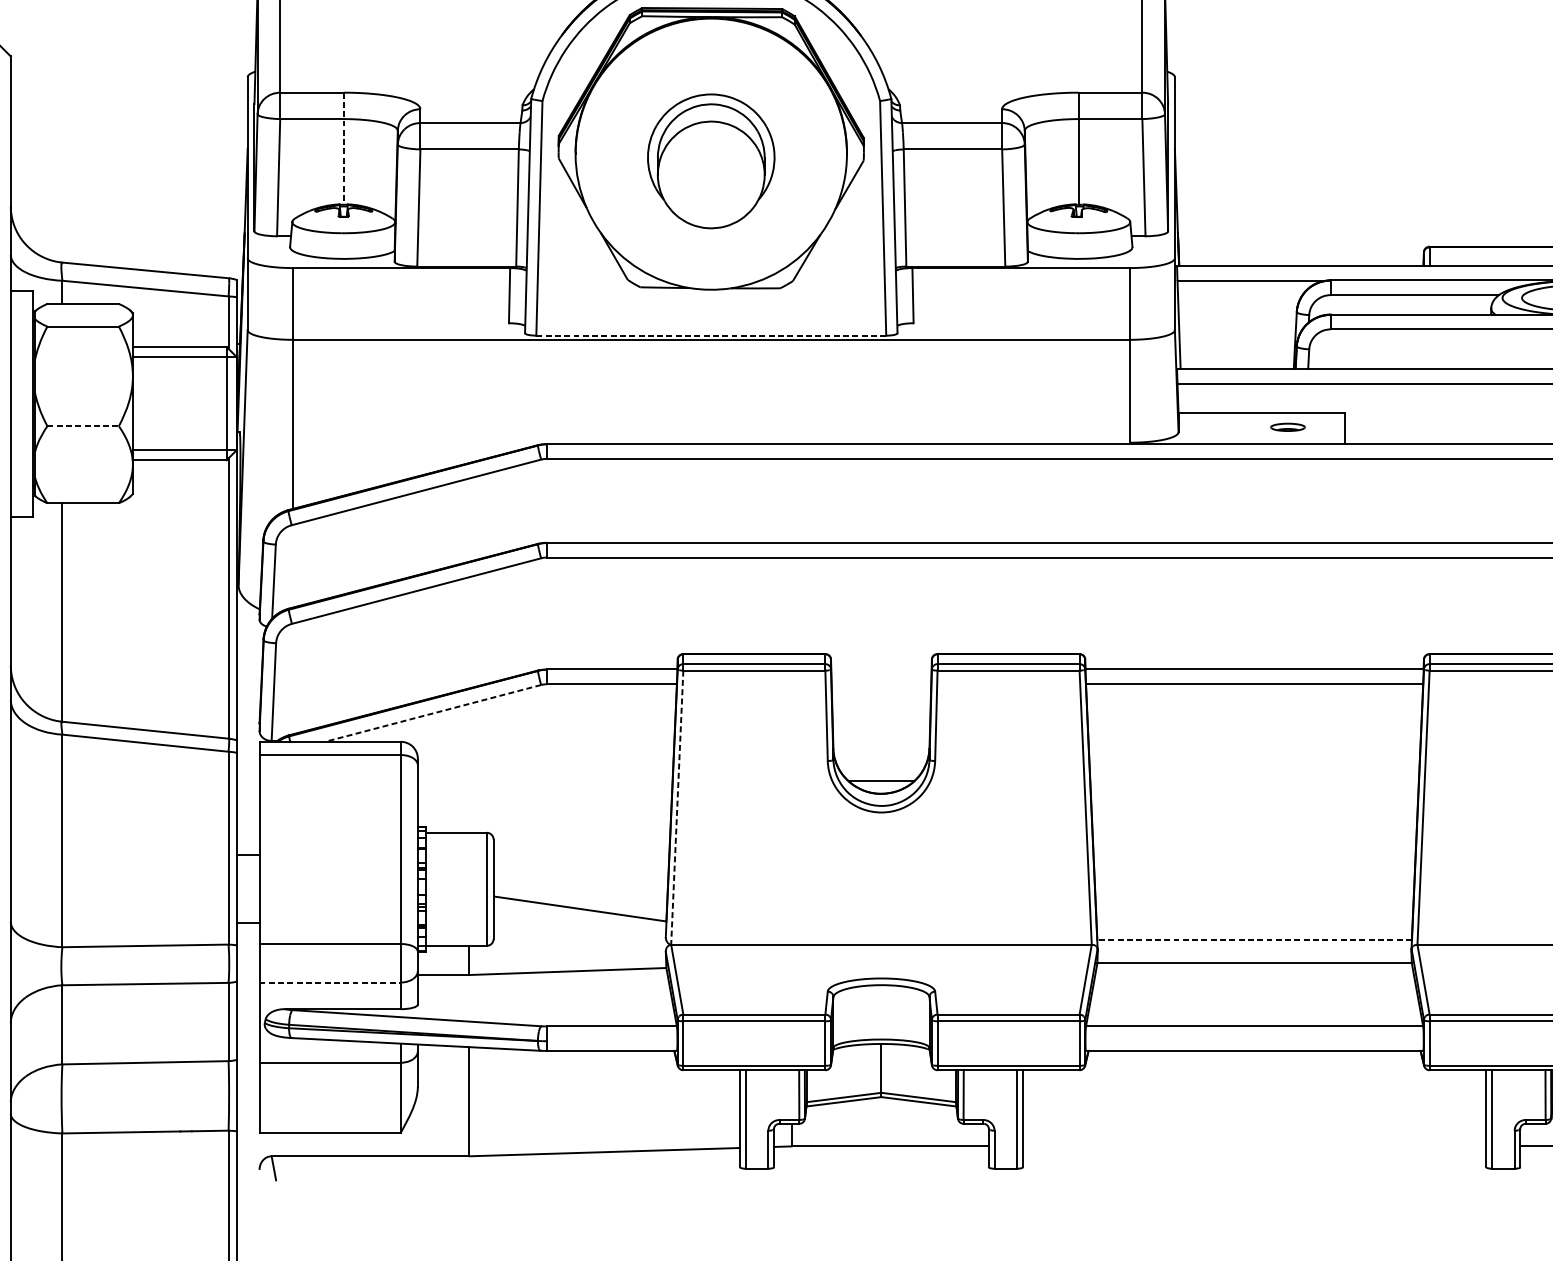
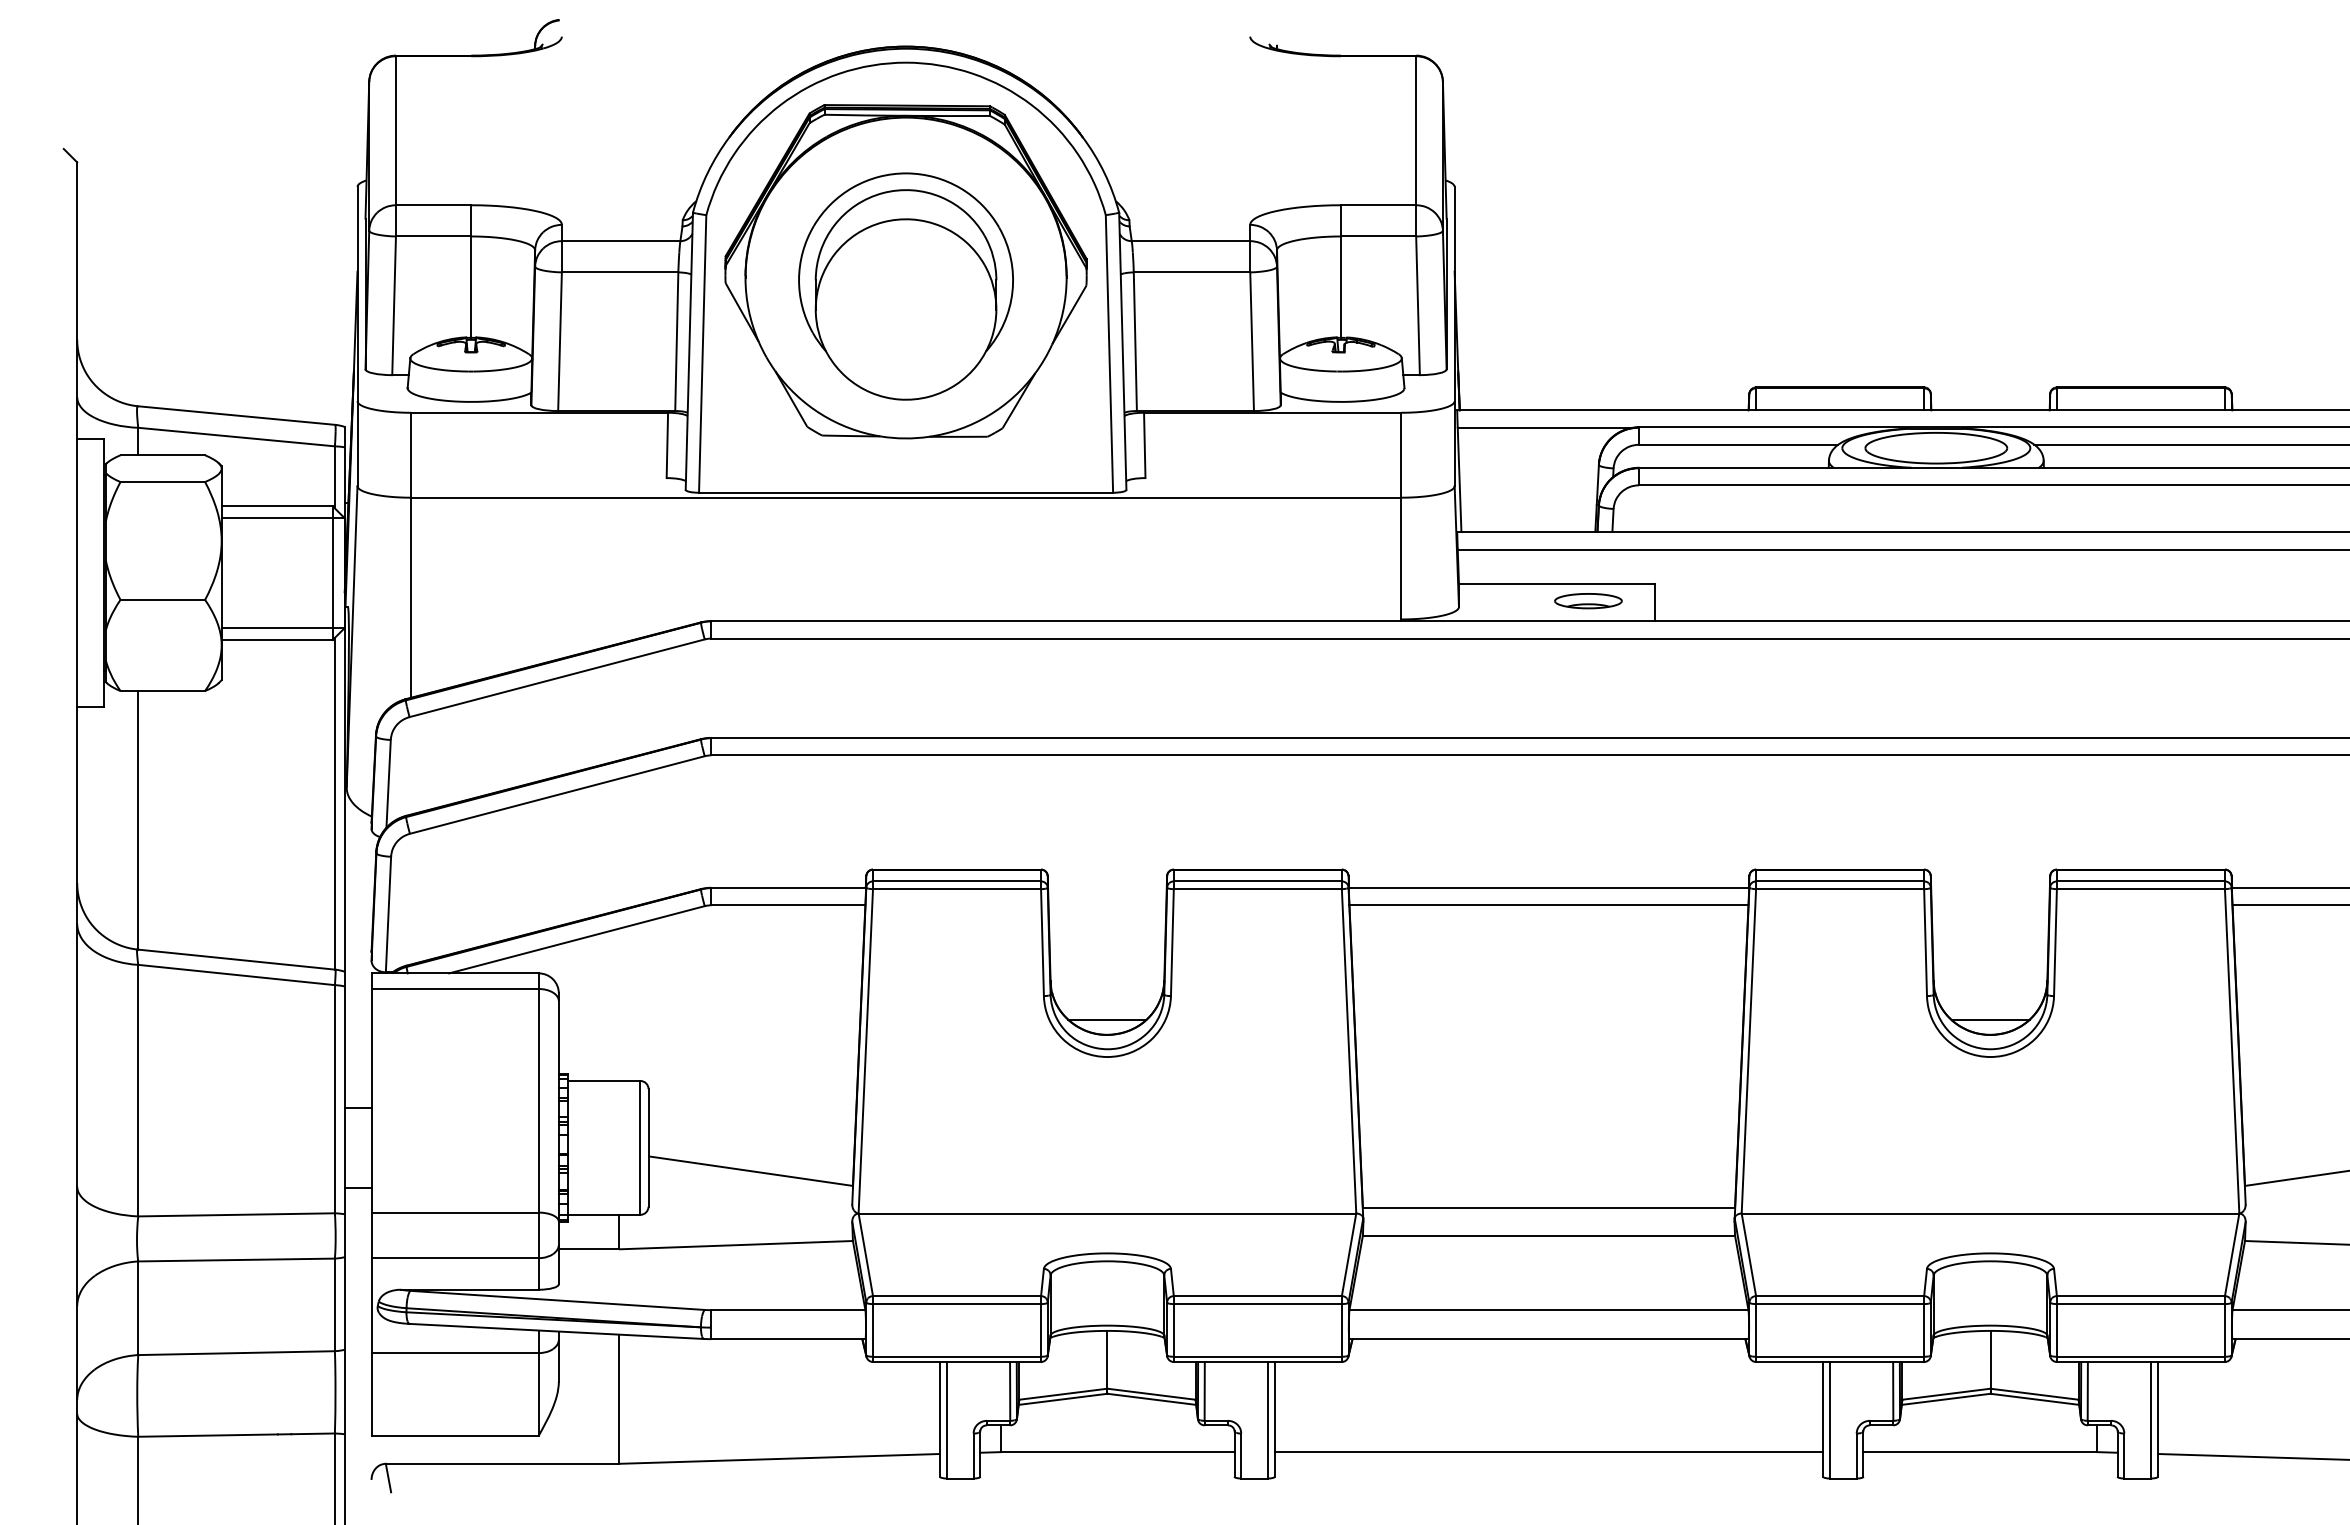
line: (344, 149) -> (471, 272), dashed -> solid
part: (710, 161) -> (905, 286), size x1.43
line: (711, 335) -> (906, 492), dashed -> solid
line: (83, 425) -> (163, 599), dashed -> solid
part: (1288, 427) -> (1588, 601), size x1.67
line: (432, 713) -> (576, 939), dashed -> solid
line: (677, 807) -> (865, 1051), dashed -> solid
line: (1254, 939) -> (1548, 1207), dashed -> solid
line: (330, 982) -> (455, 1258), dashed -> solid
line: (1254, 1146) -> (1548, 1452), added

